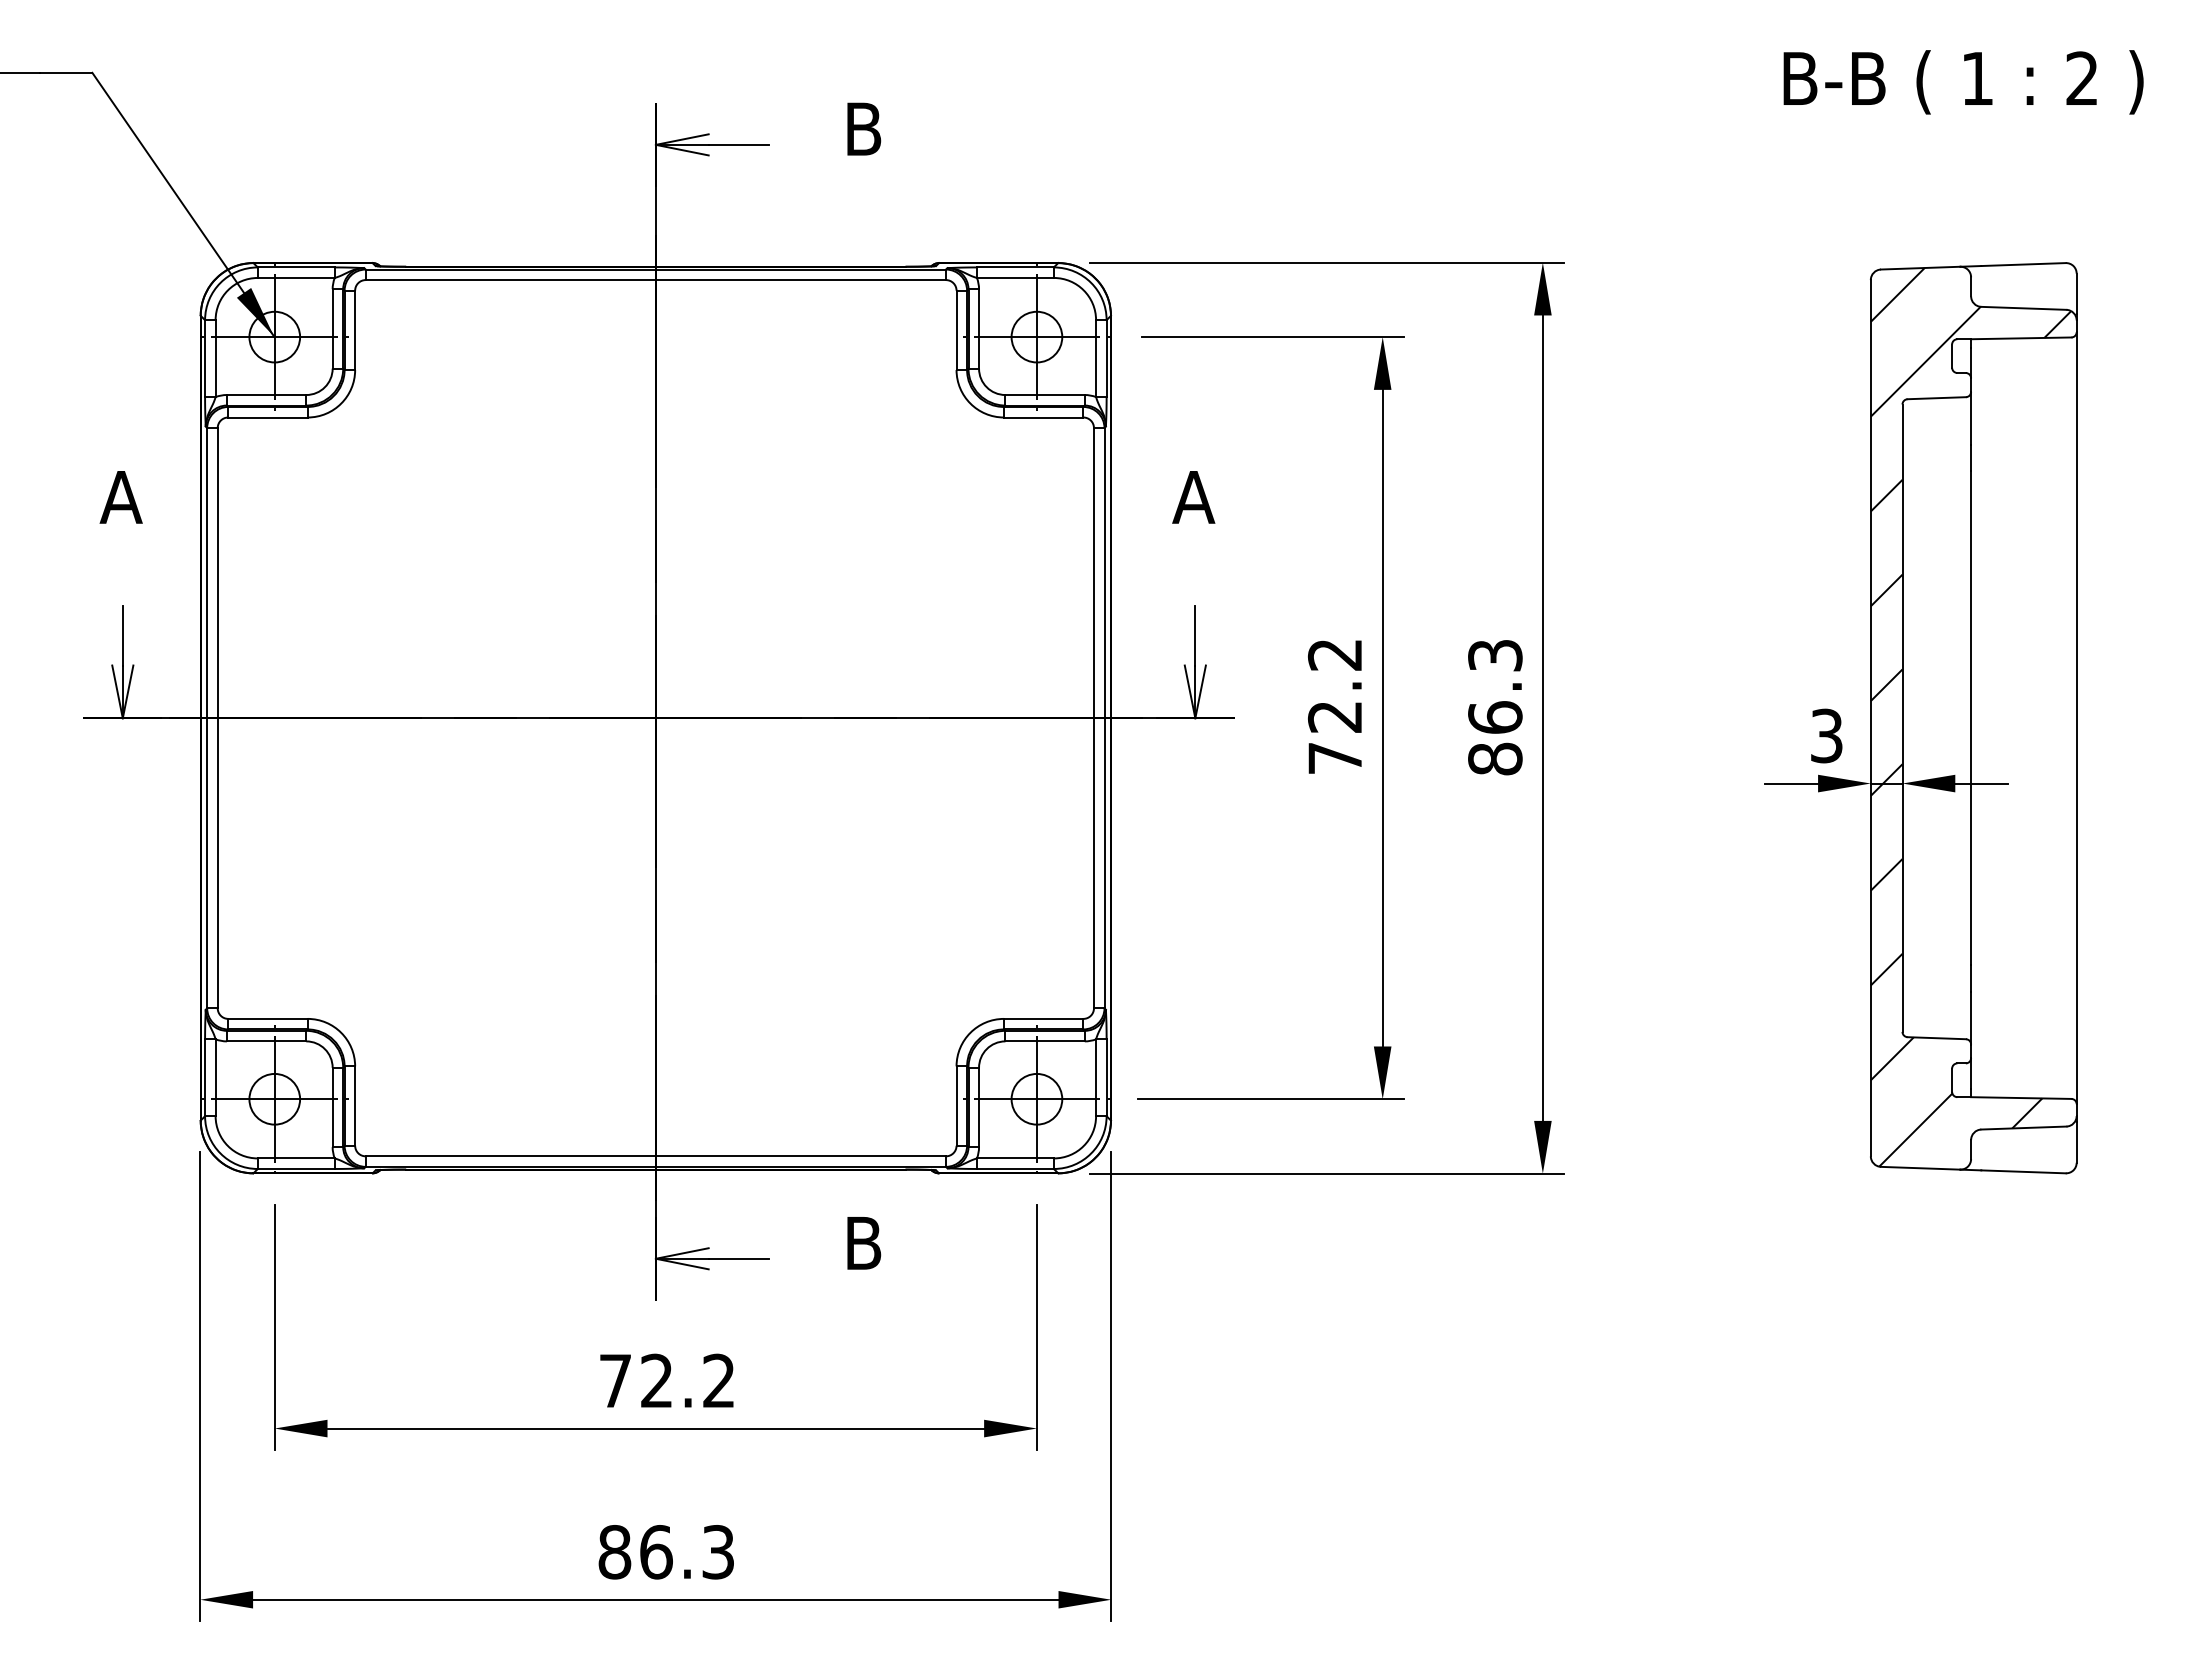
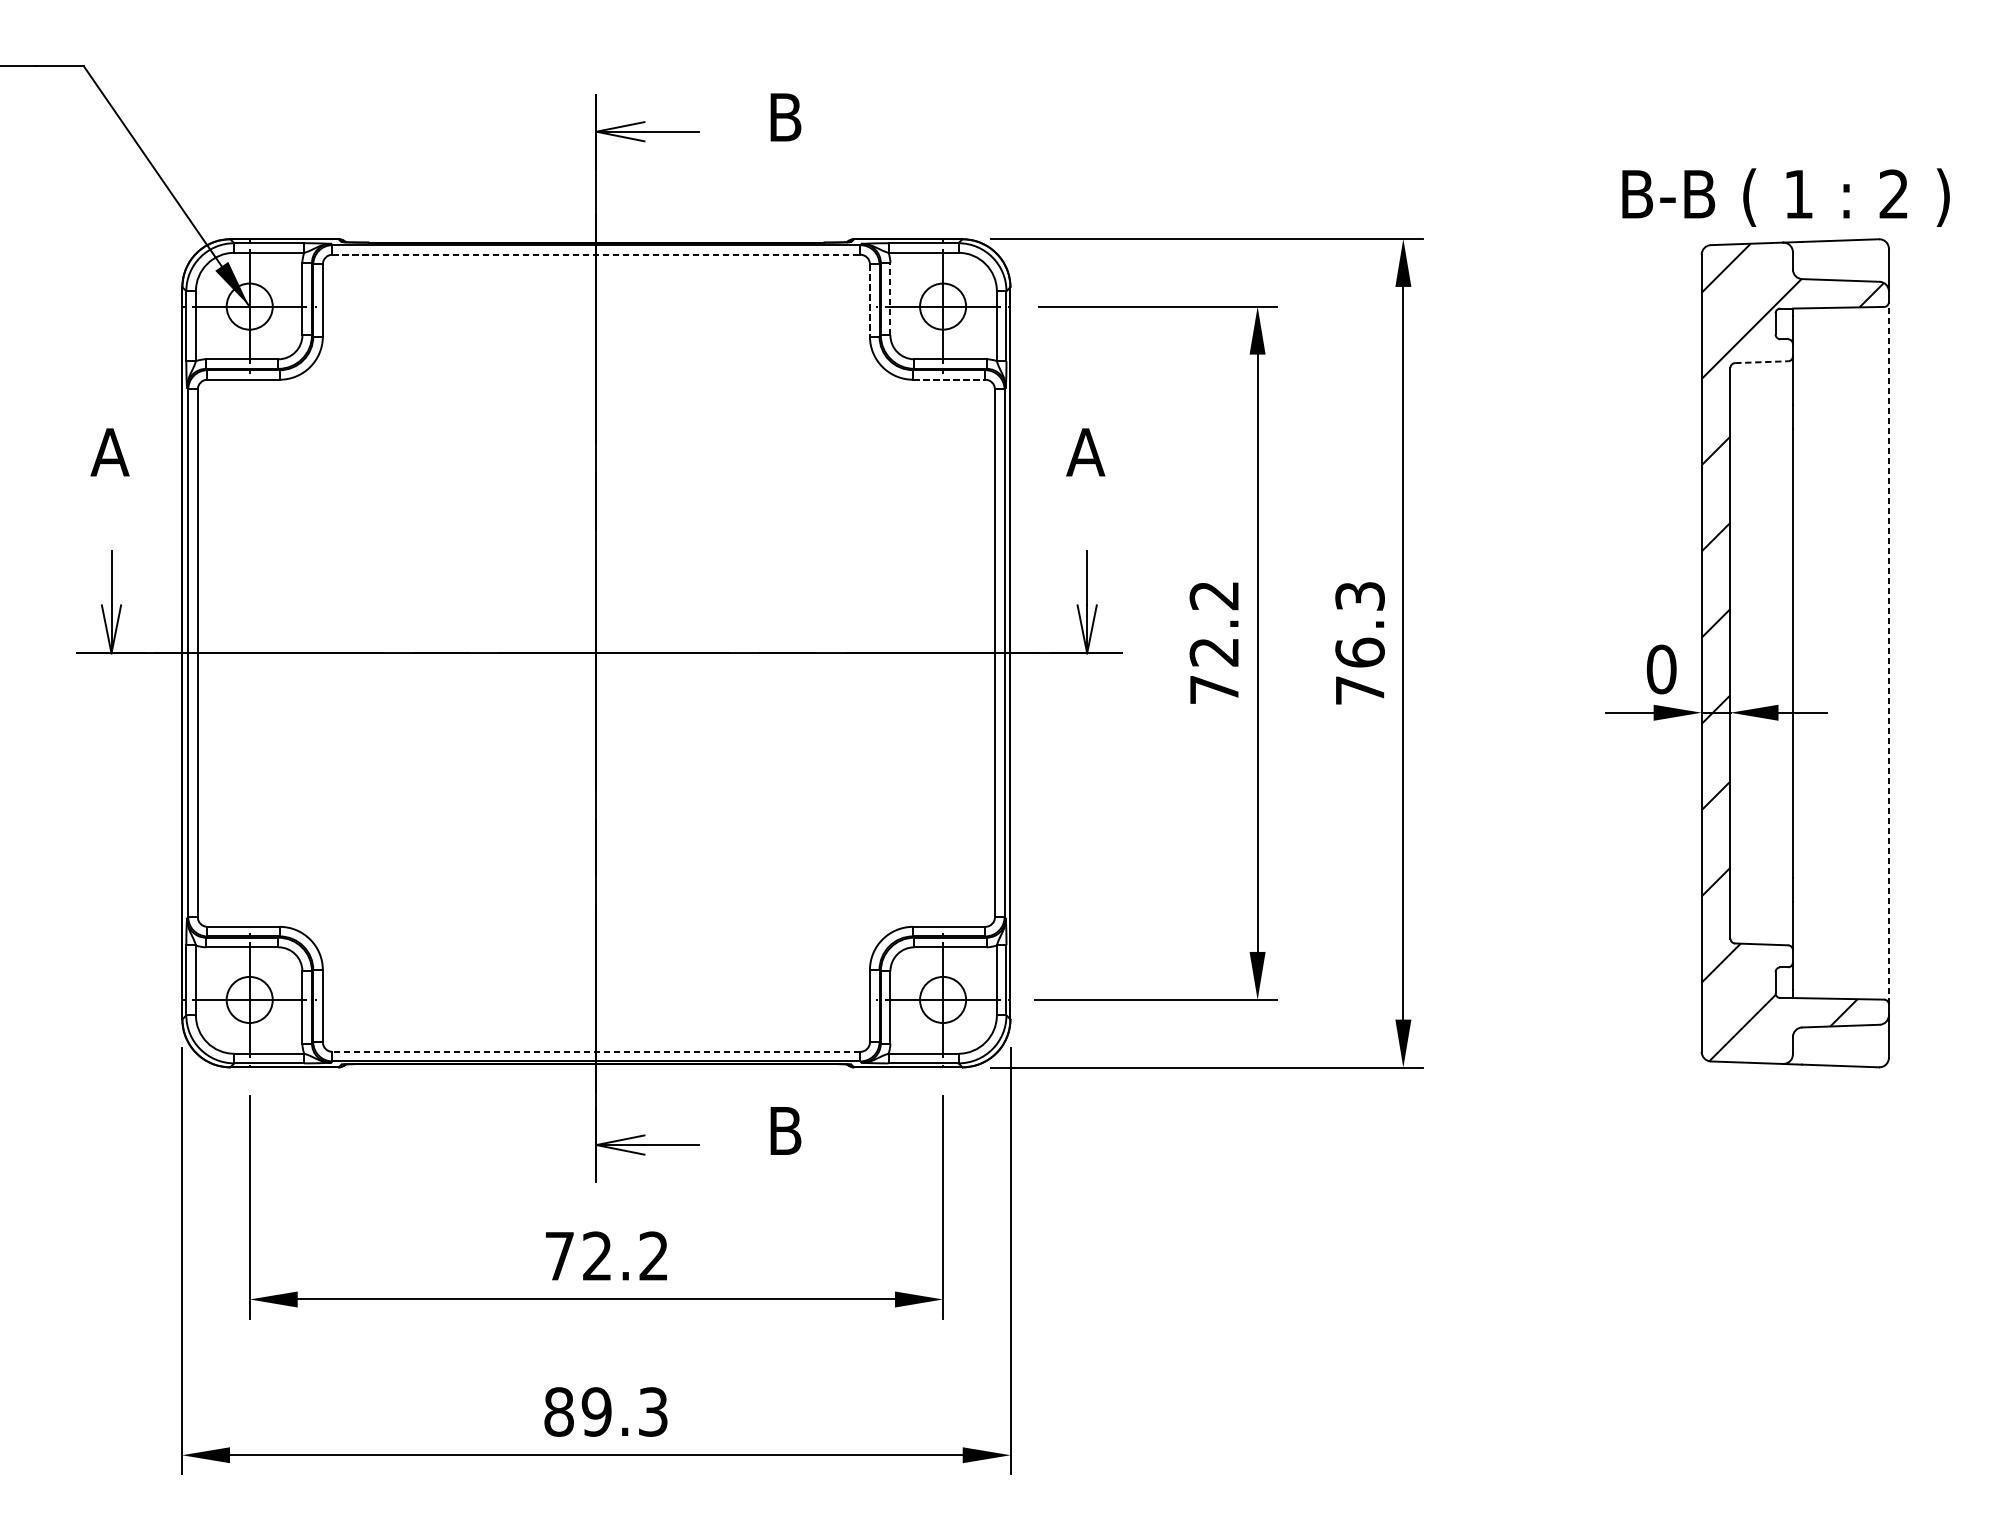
text: (1963, 82) -> (1785, 197), moved
line: (656, 280) -> (596, 255), solid -> dashed
line: (979, 328) -> (890, 298), solid -> dashed
line: (956, 330) -> (869, 300), solid -> dashed
line: (1937, 398) -> (1762, 362), solid -> dashed
line: (1043, 417) -> (949, 379), solid -> dashed
line: (2076, 717) -> (1888, 652), solid -> dashed
text: (1826, 735) -> (1661, 669), 3 -> 0
text: (1495, 758) -> (1360, 689), 86.3 -> 76.3
line: (655, 1156) -> (596, 1052), solid -> dashed
text: (655, 1552) -> (596, 1412), 86.3 -> 89.3

